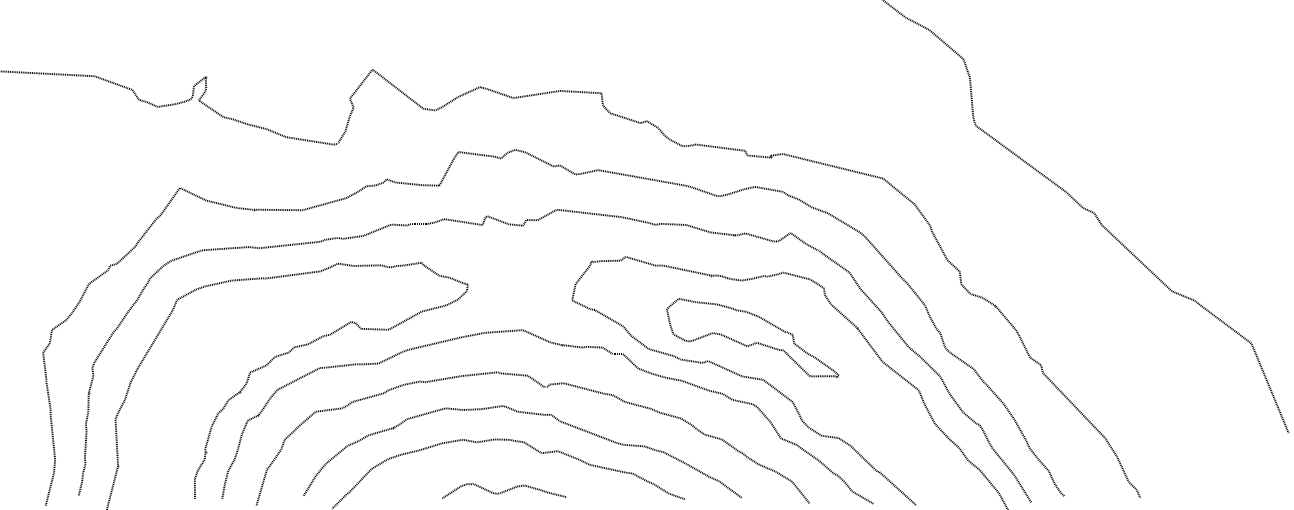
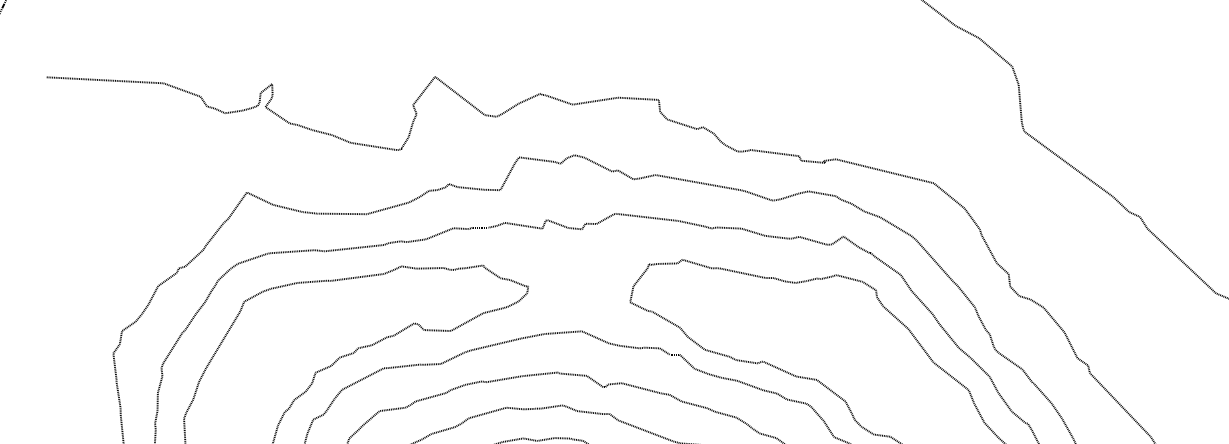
part: (752, 337) -> (806, 338), removed

